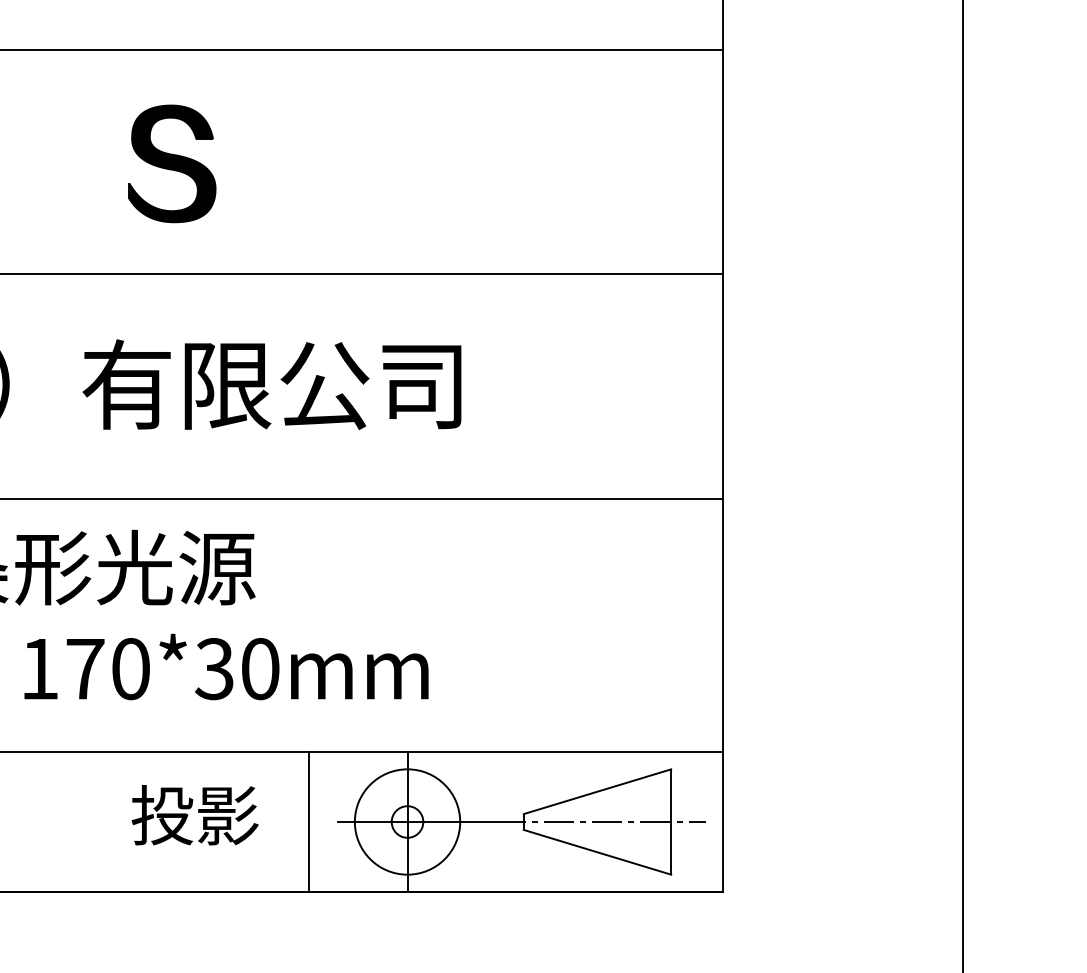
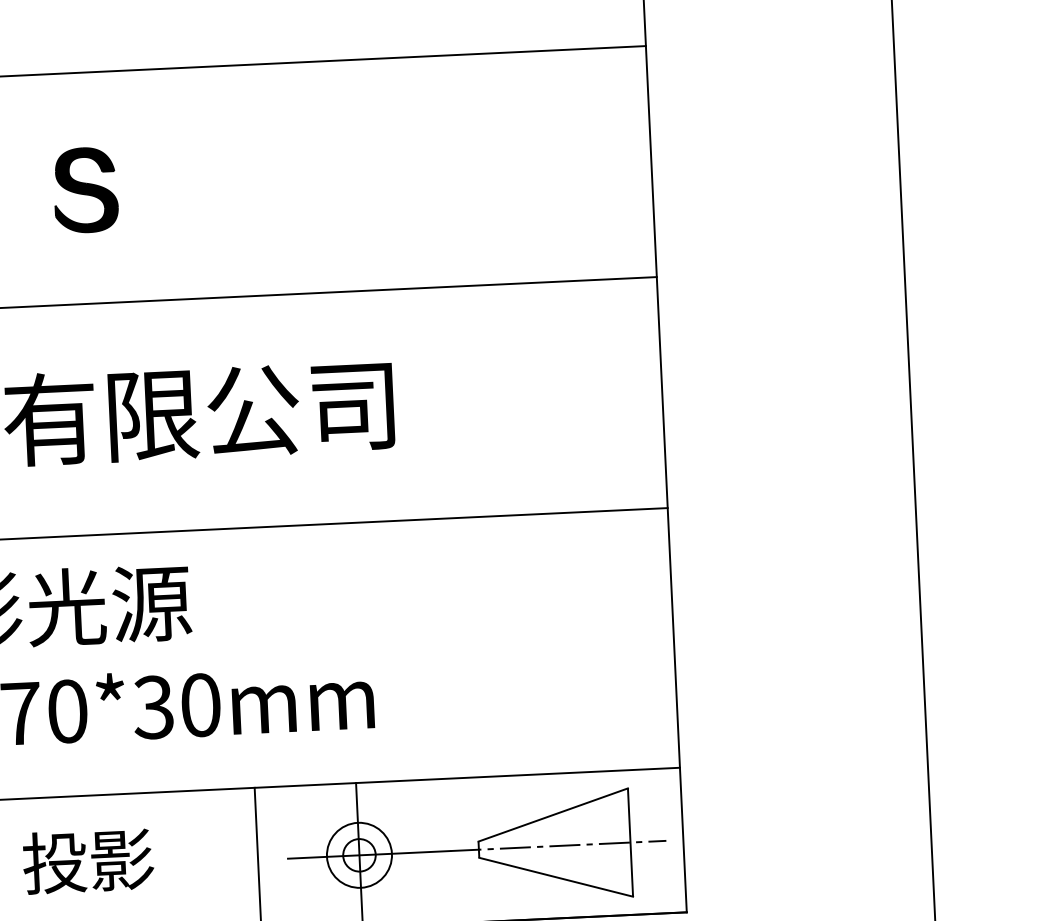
part: (172, 163) -> (85, 189), size x0.7
text: (194, 815) -> (87, 861), moved
circle: (407, 821) -> (359, 854), size x0.6

